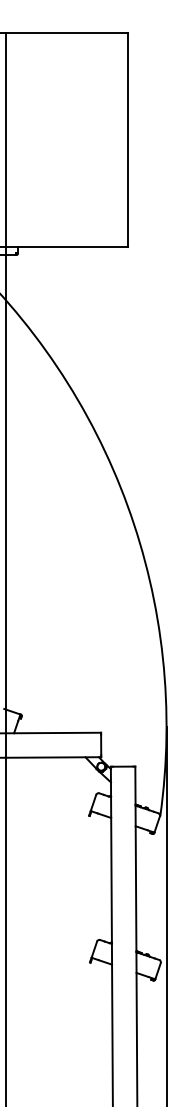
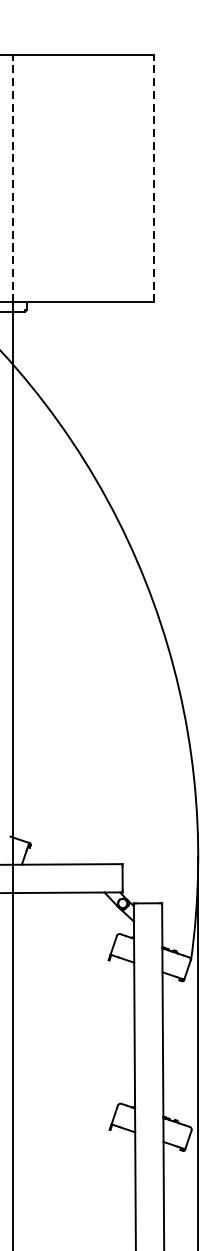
line: (6, 140) -> (13, 179), solid -> dashed
line: (128, 140) -> (154, 179), solid -> dashed

